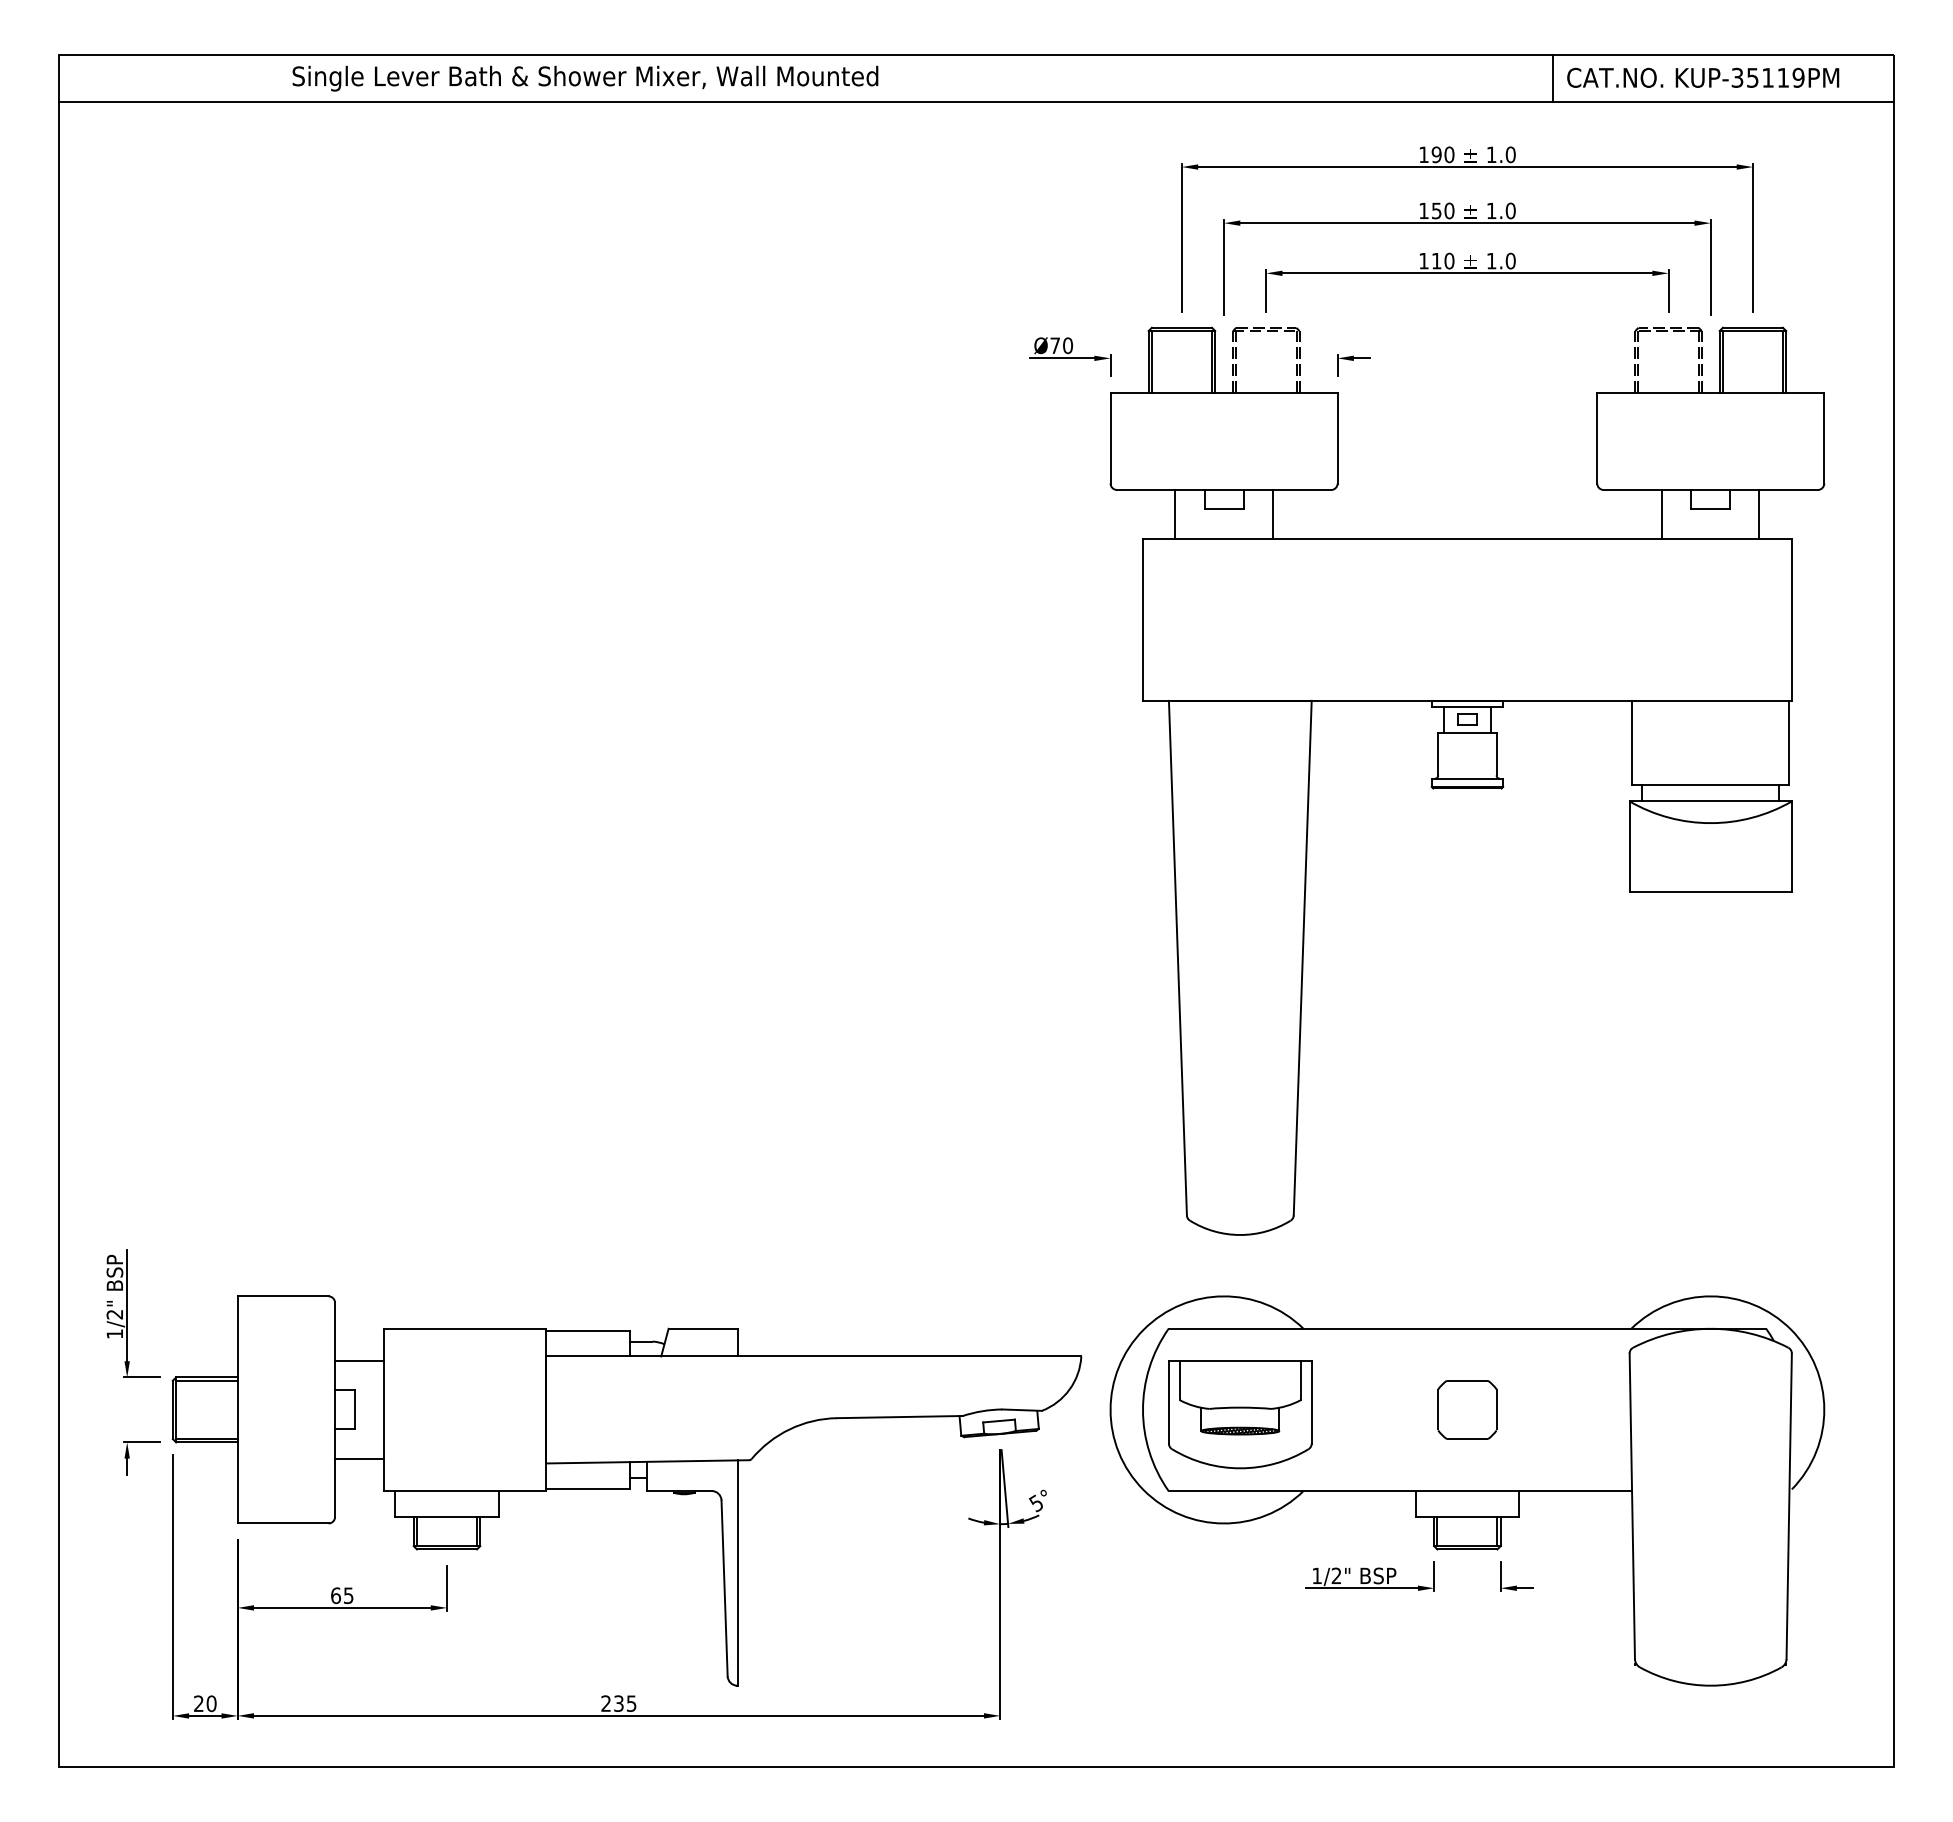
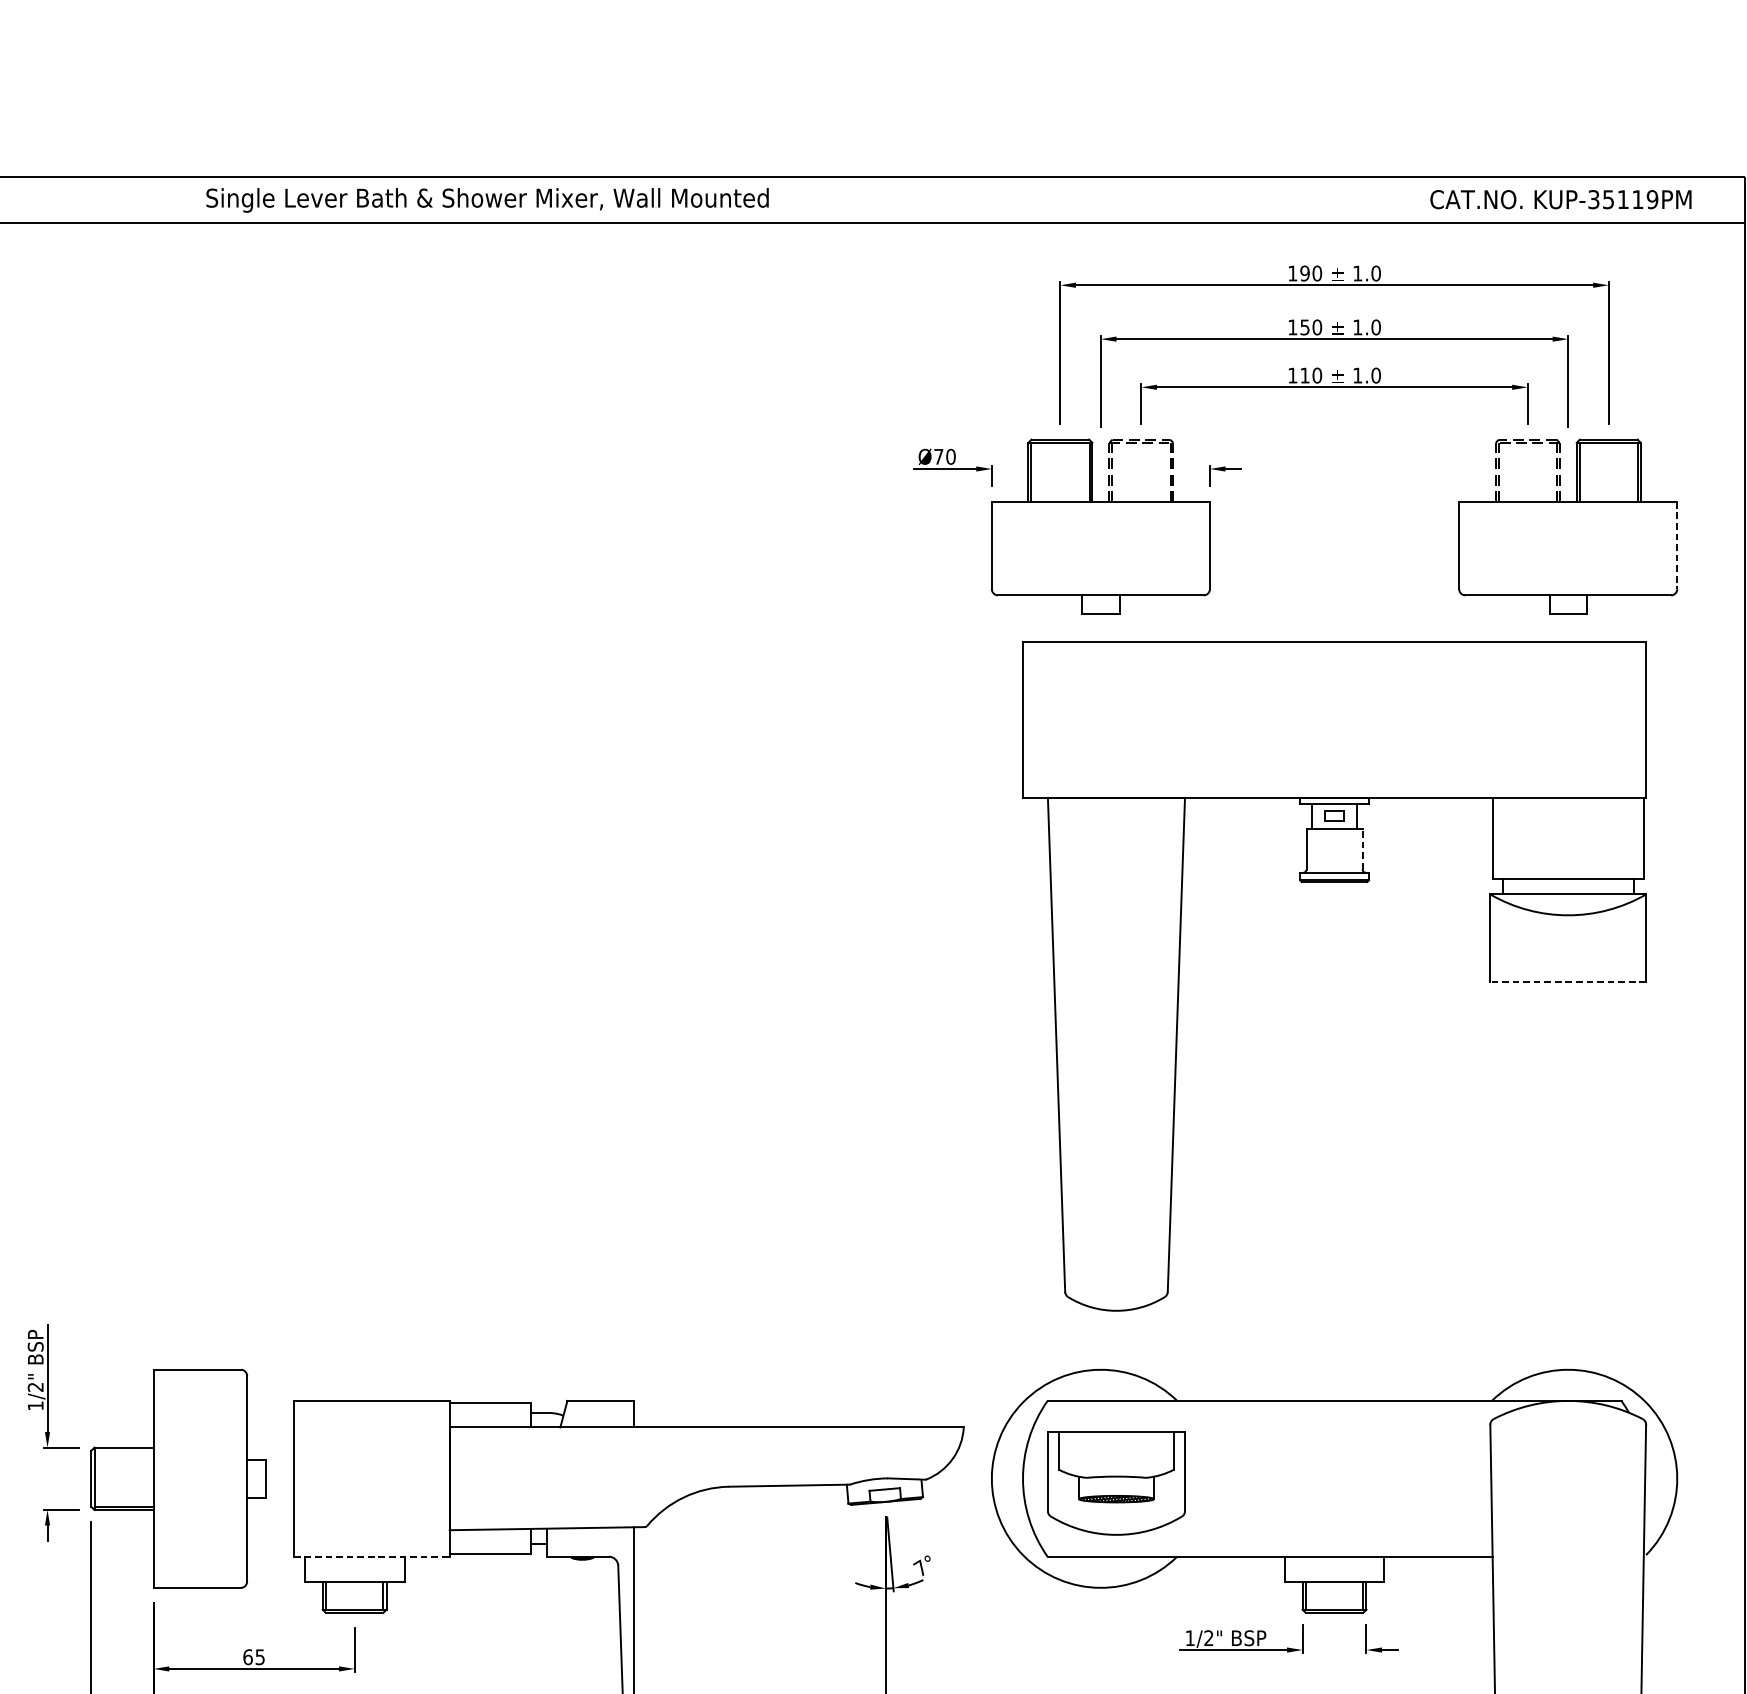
line: (1553, 77) -> (1417, 199), removed
line: (1824, 438) -> (1677, 545), solid -> dashed
line: (1175, 514) -> (1054, 618), removed
line: (1272, 514) -> (1147, 618), removed
line: (1662, 514) -> (1521, 618), removed
line: (1759, 514) -> (1615, 618), removed
line: (1496, 753) -> (1362, 848), solid -> dashed
line: (1710, 892) -> (1567, 981), solid -> dashed
line: (359, 1361) -> (270, 1432), removed
line: (206, 1380) -> (123, 1450), removed
part: (1467, 1409) -> (1334, 1478), removed
line: (359, 1458) -> (270, 1525), removed
line: (465, 1491) -> (372, 1557), solid -> dashed
text: (1035, 1503) -> (919, 1568), 5° -> 7°

